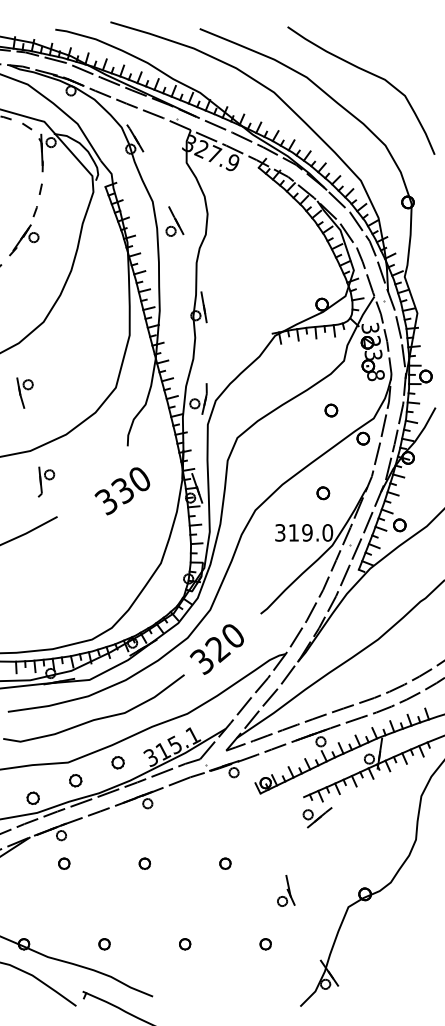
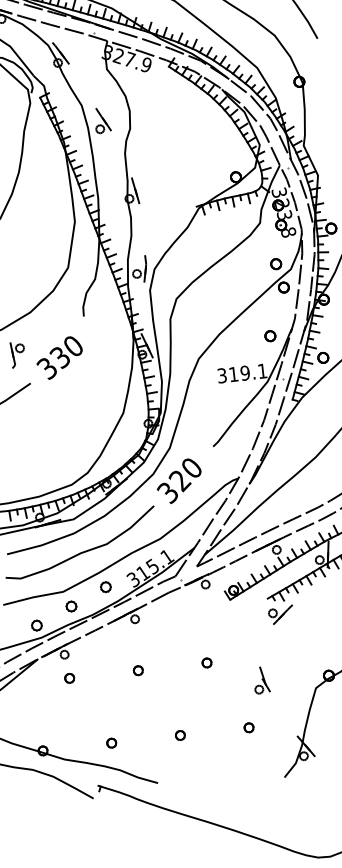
part: (331, 410) -> (276, 264), moved
text: (122, 491) -> (59, 358), moved
part: (323, 493) -> (270, 336), moved
text: (327, 532) -> (262, 370), 319.0 -> 319.1

